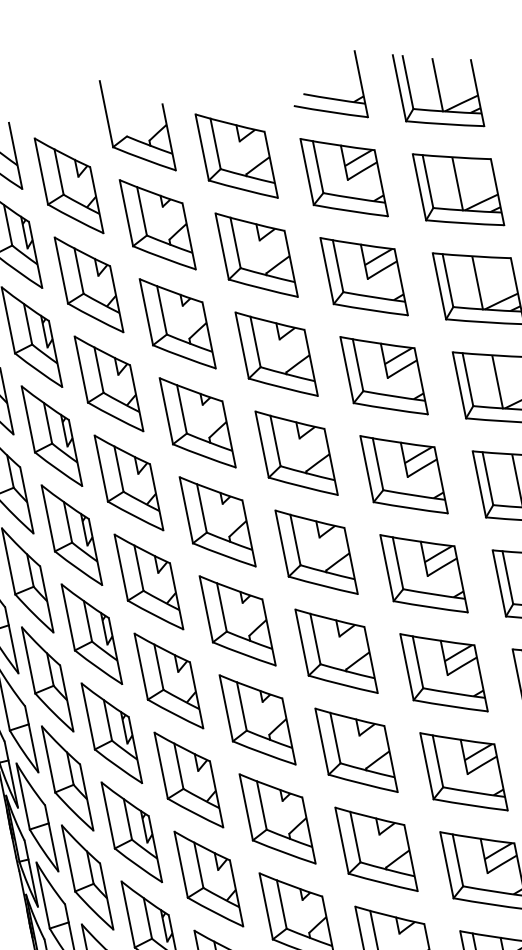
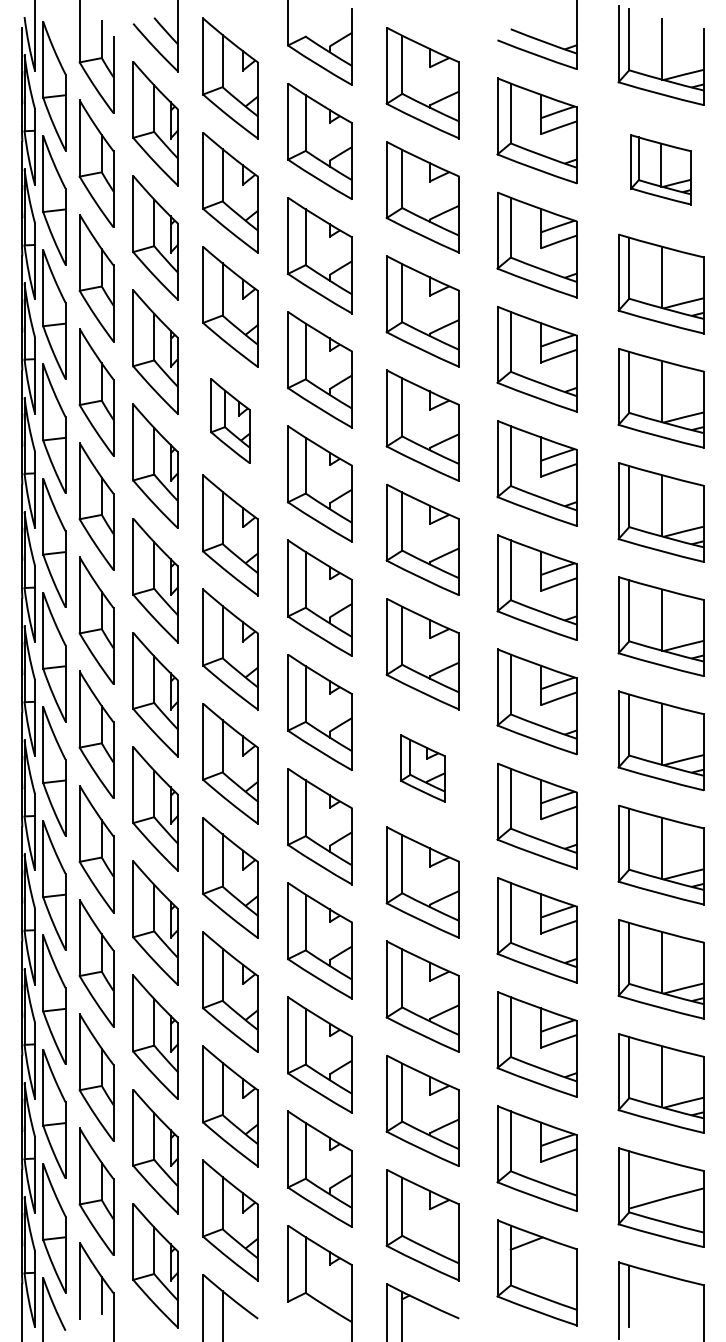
part: (457, 189) -> (660, 169), size x0.7
part: (128, 482) -> (230, 420), size x0.7
part: (356, 750) -> (422, 768), size x0.6

